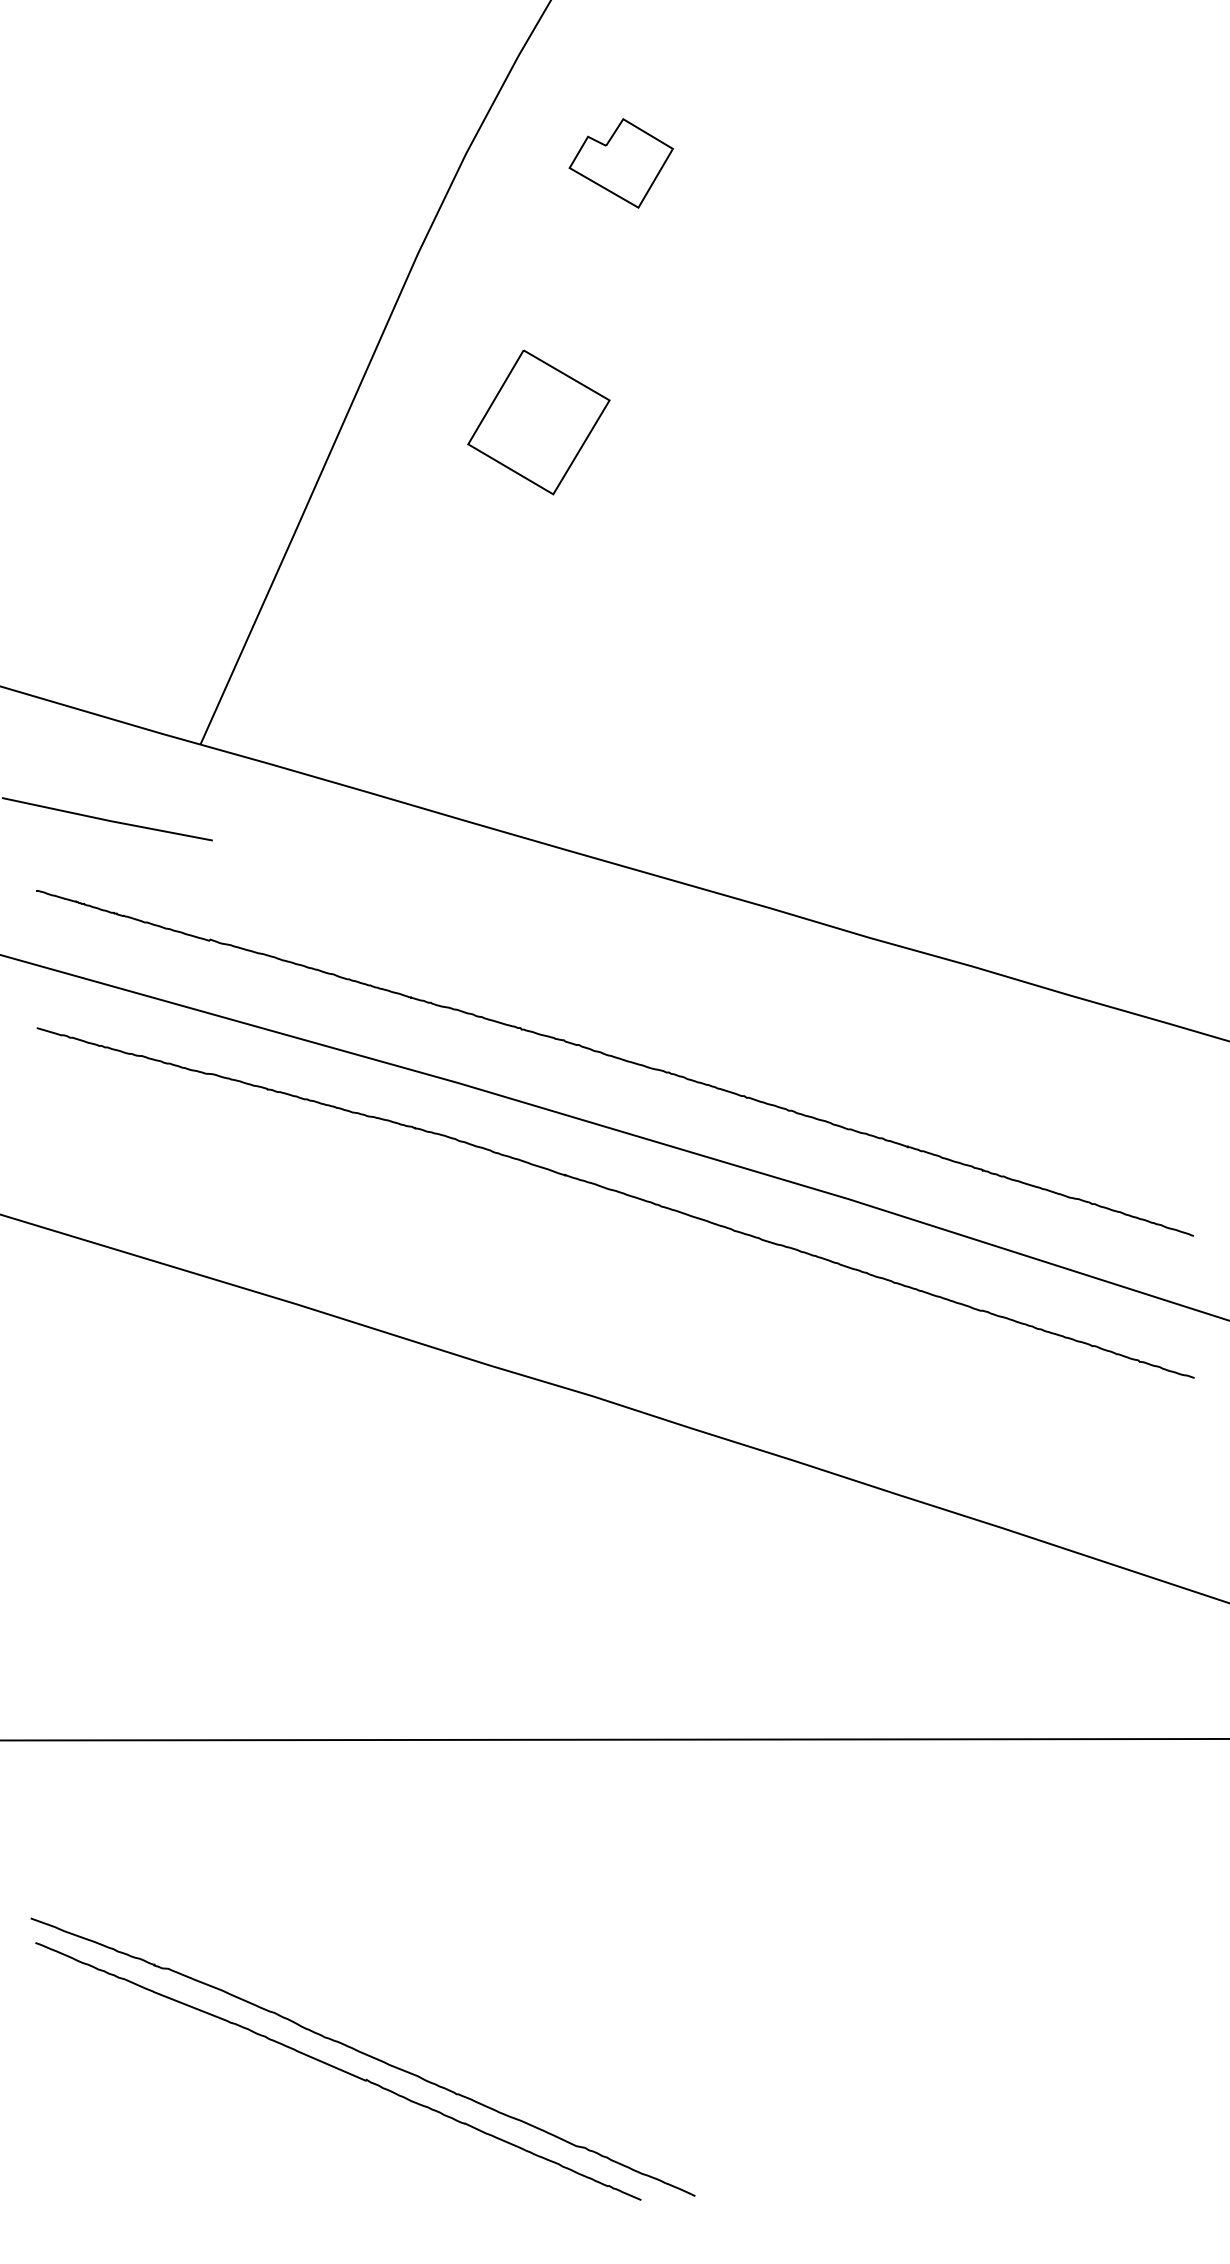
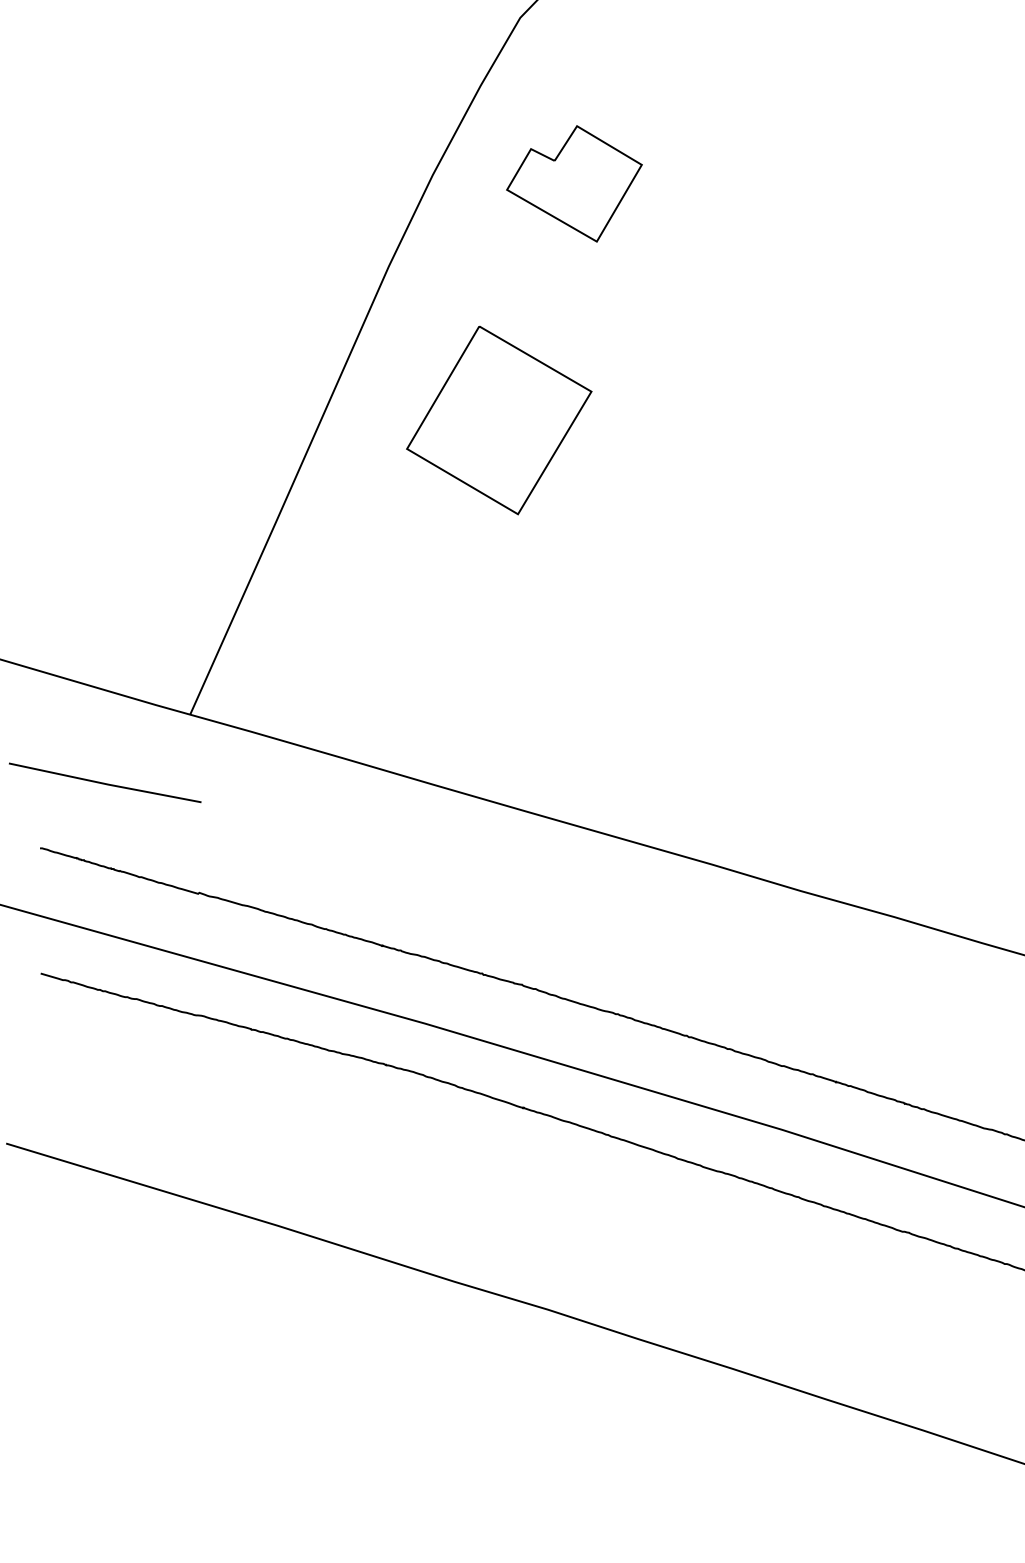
part: (621, 163) -> (574, 183), size x1.43
part: (538, 422) -> (498, 420), size x1.43

